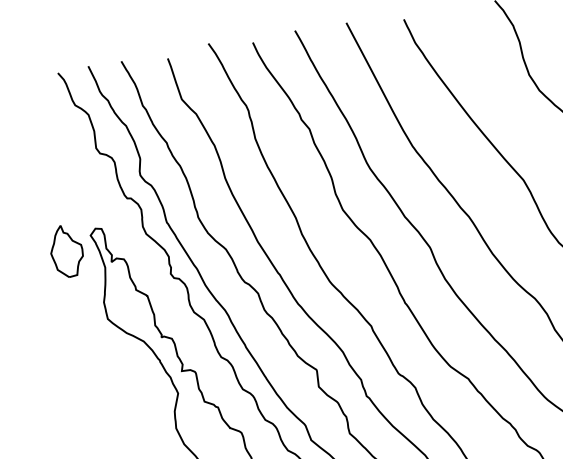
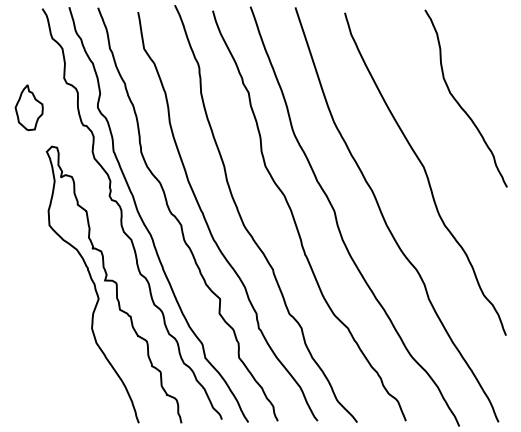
part: (65, 251) -> (28, 107), moved

